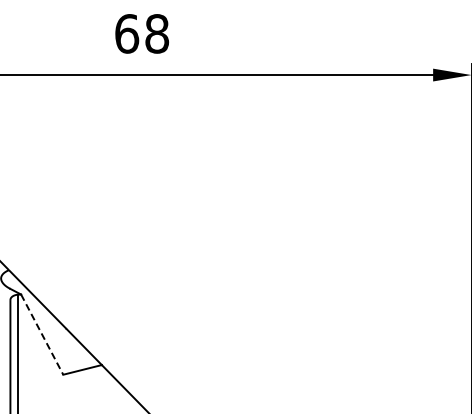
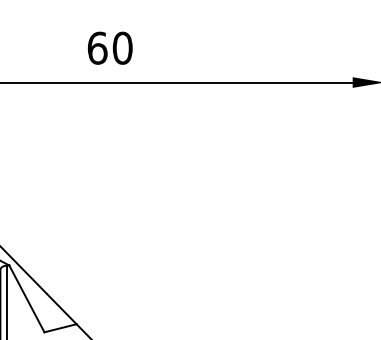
text: (157, 33) -> (122, 47), 68 -> 60
line: (42, 335) -> (27, 299), dashed -> solid

